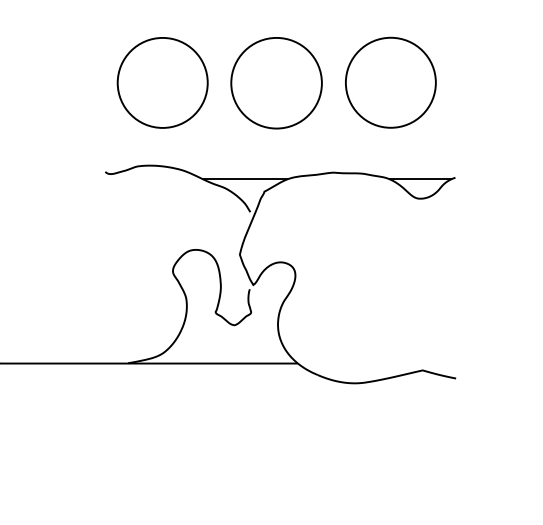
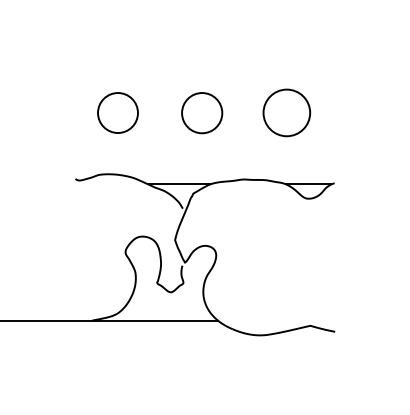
circle: (162, 82) -> (117, 112), size x0.6
circle: (275, 82) -> (201, 112), size x0.6
circle: (390, 82) -> (286, 112), size x0.7

